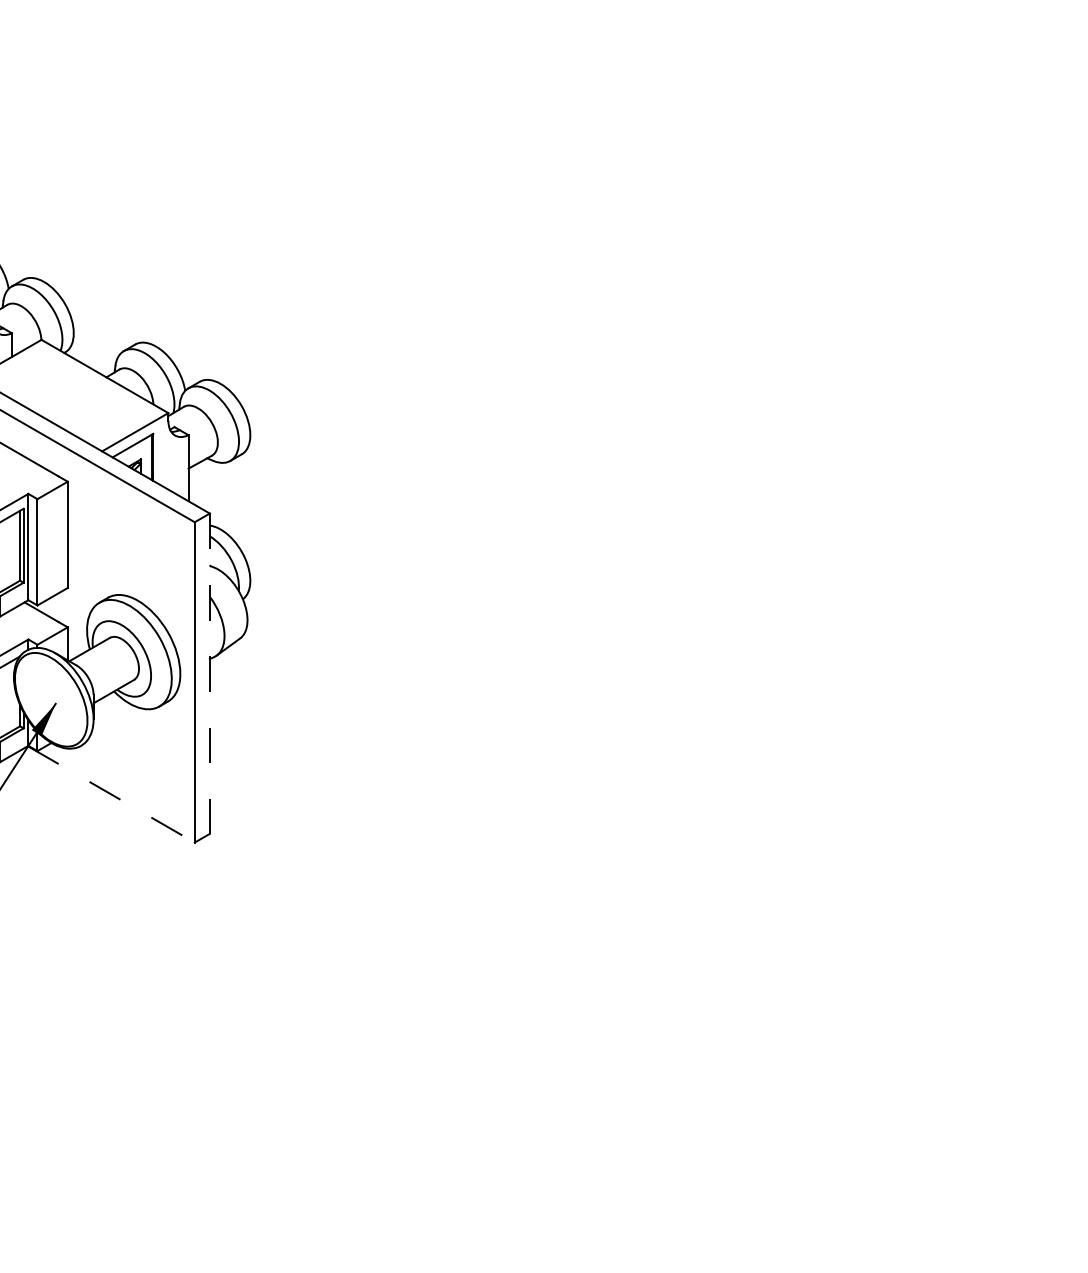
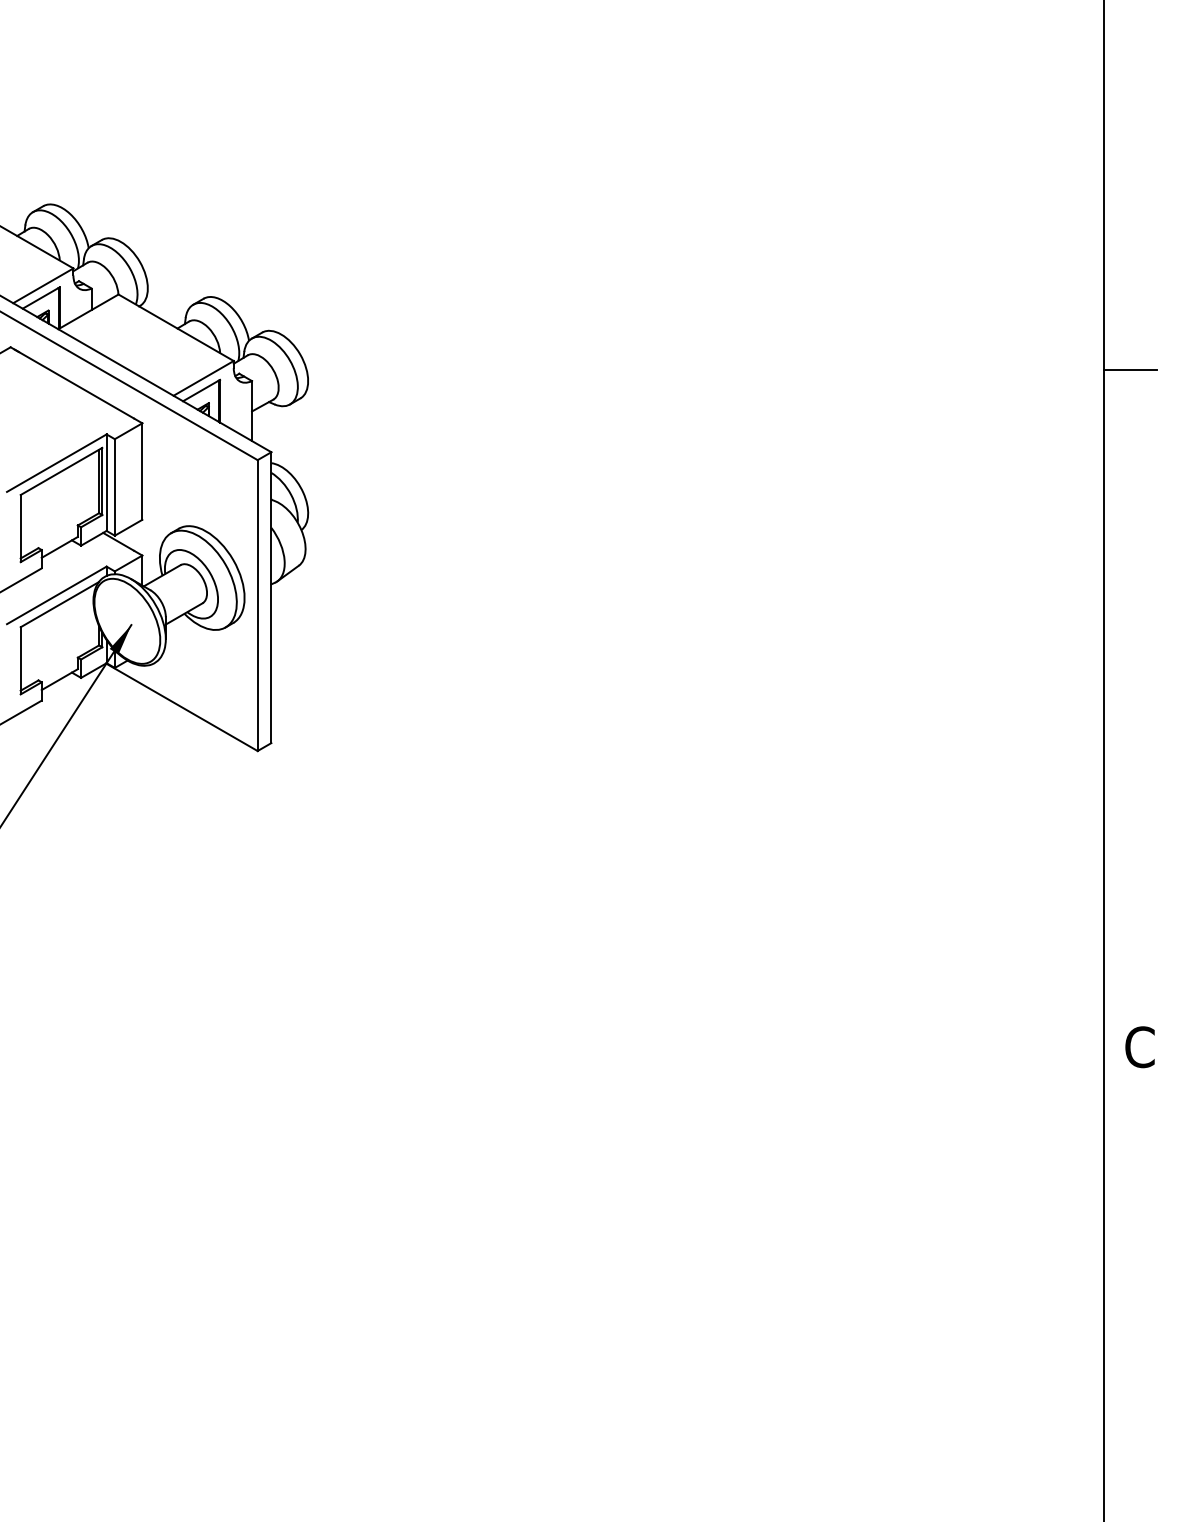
line: (209, 674) -> (271, 598), dashed -> solid
line: (110, 794) -> (181, 707), dashed -> solid

